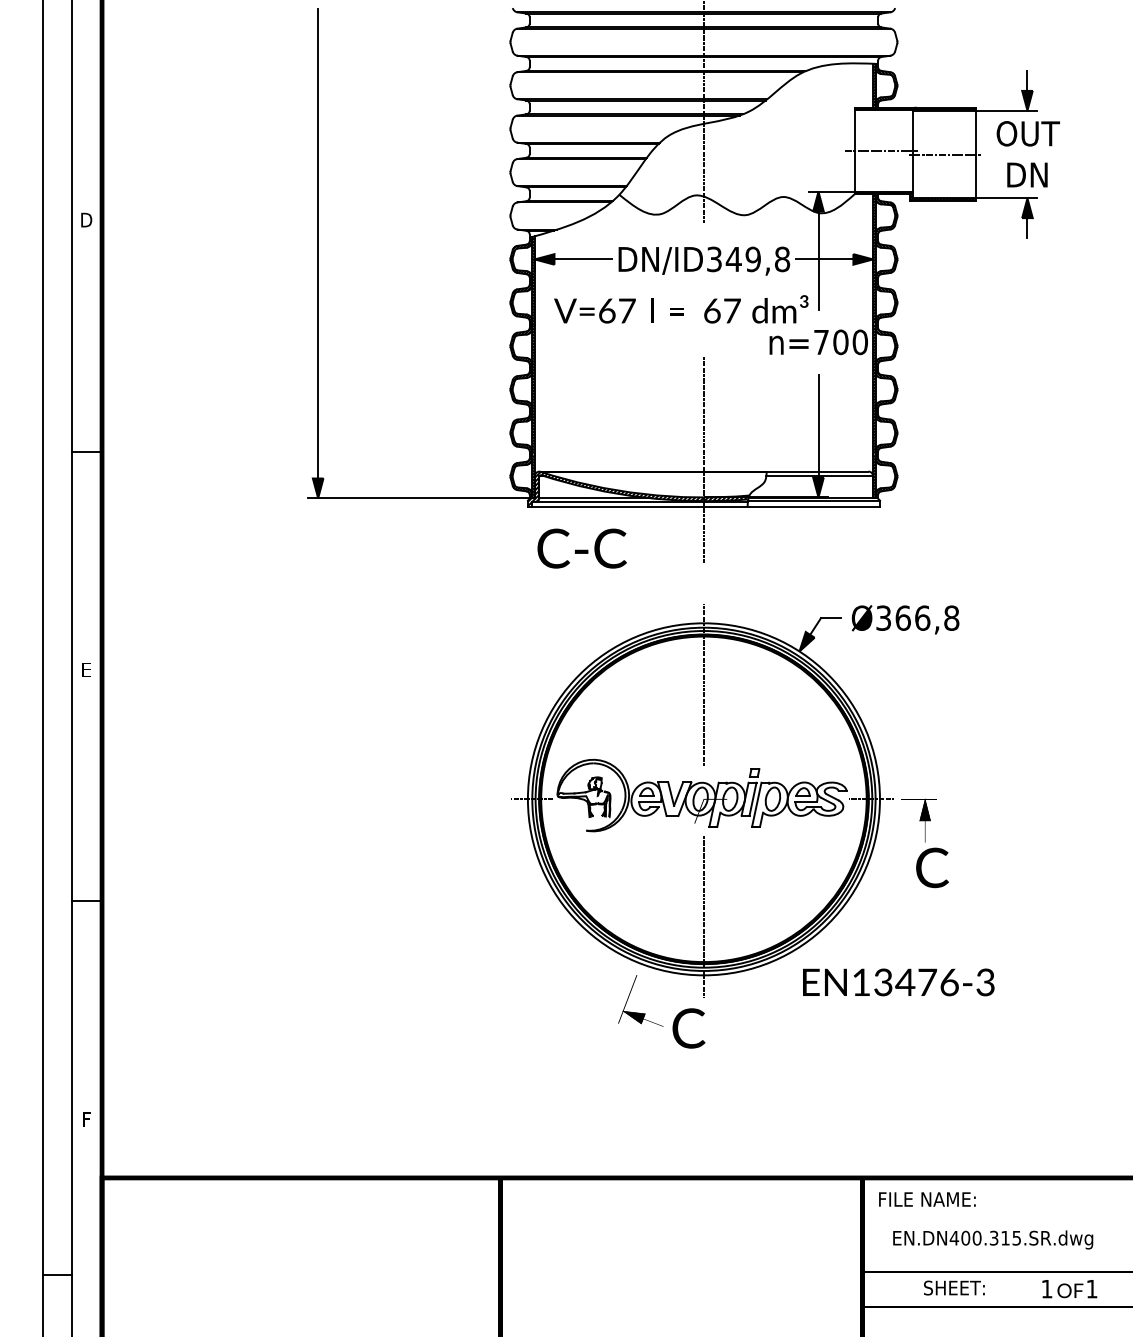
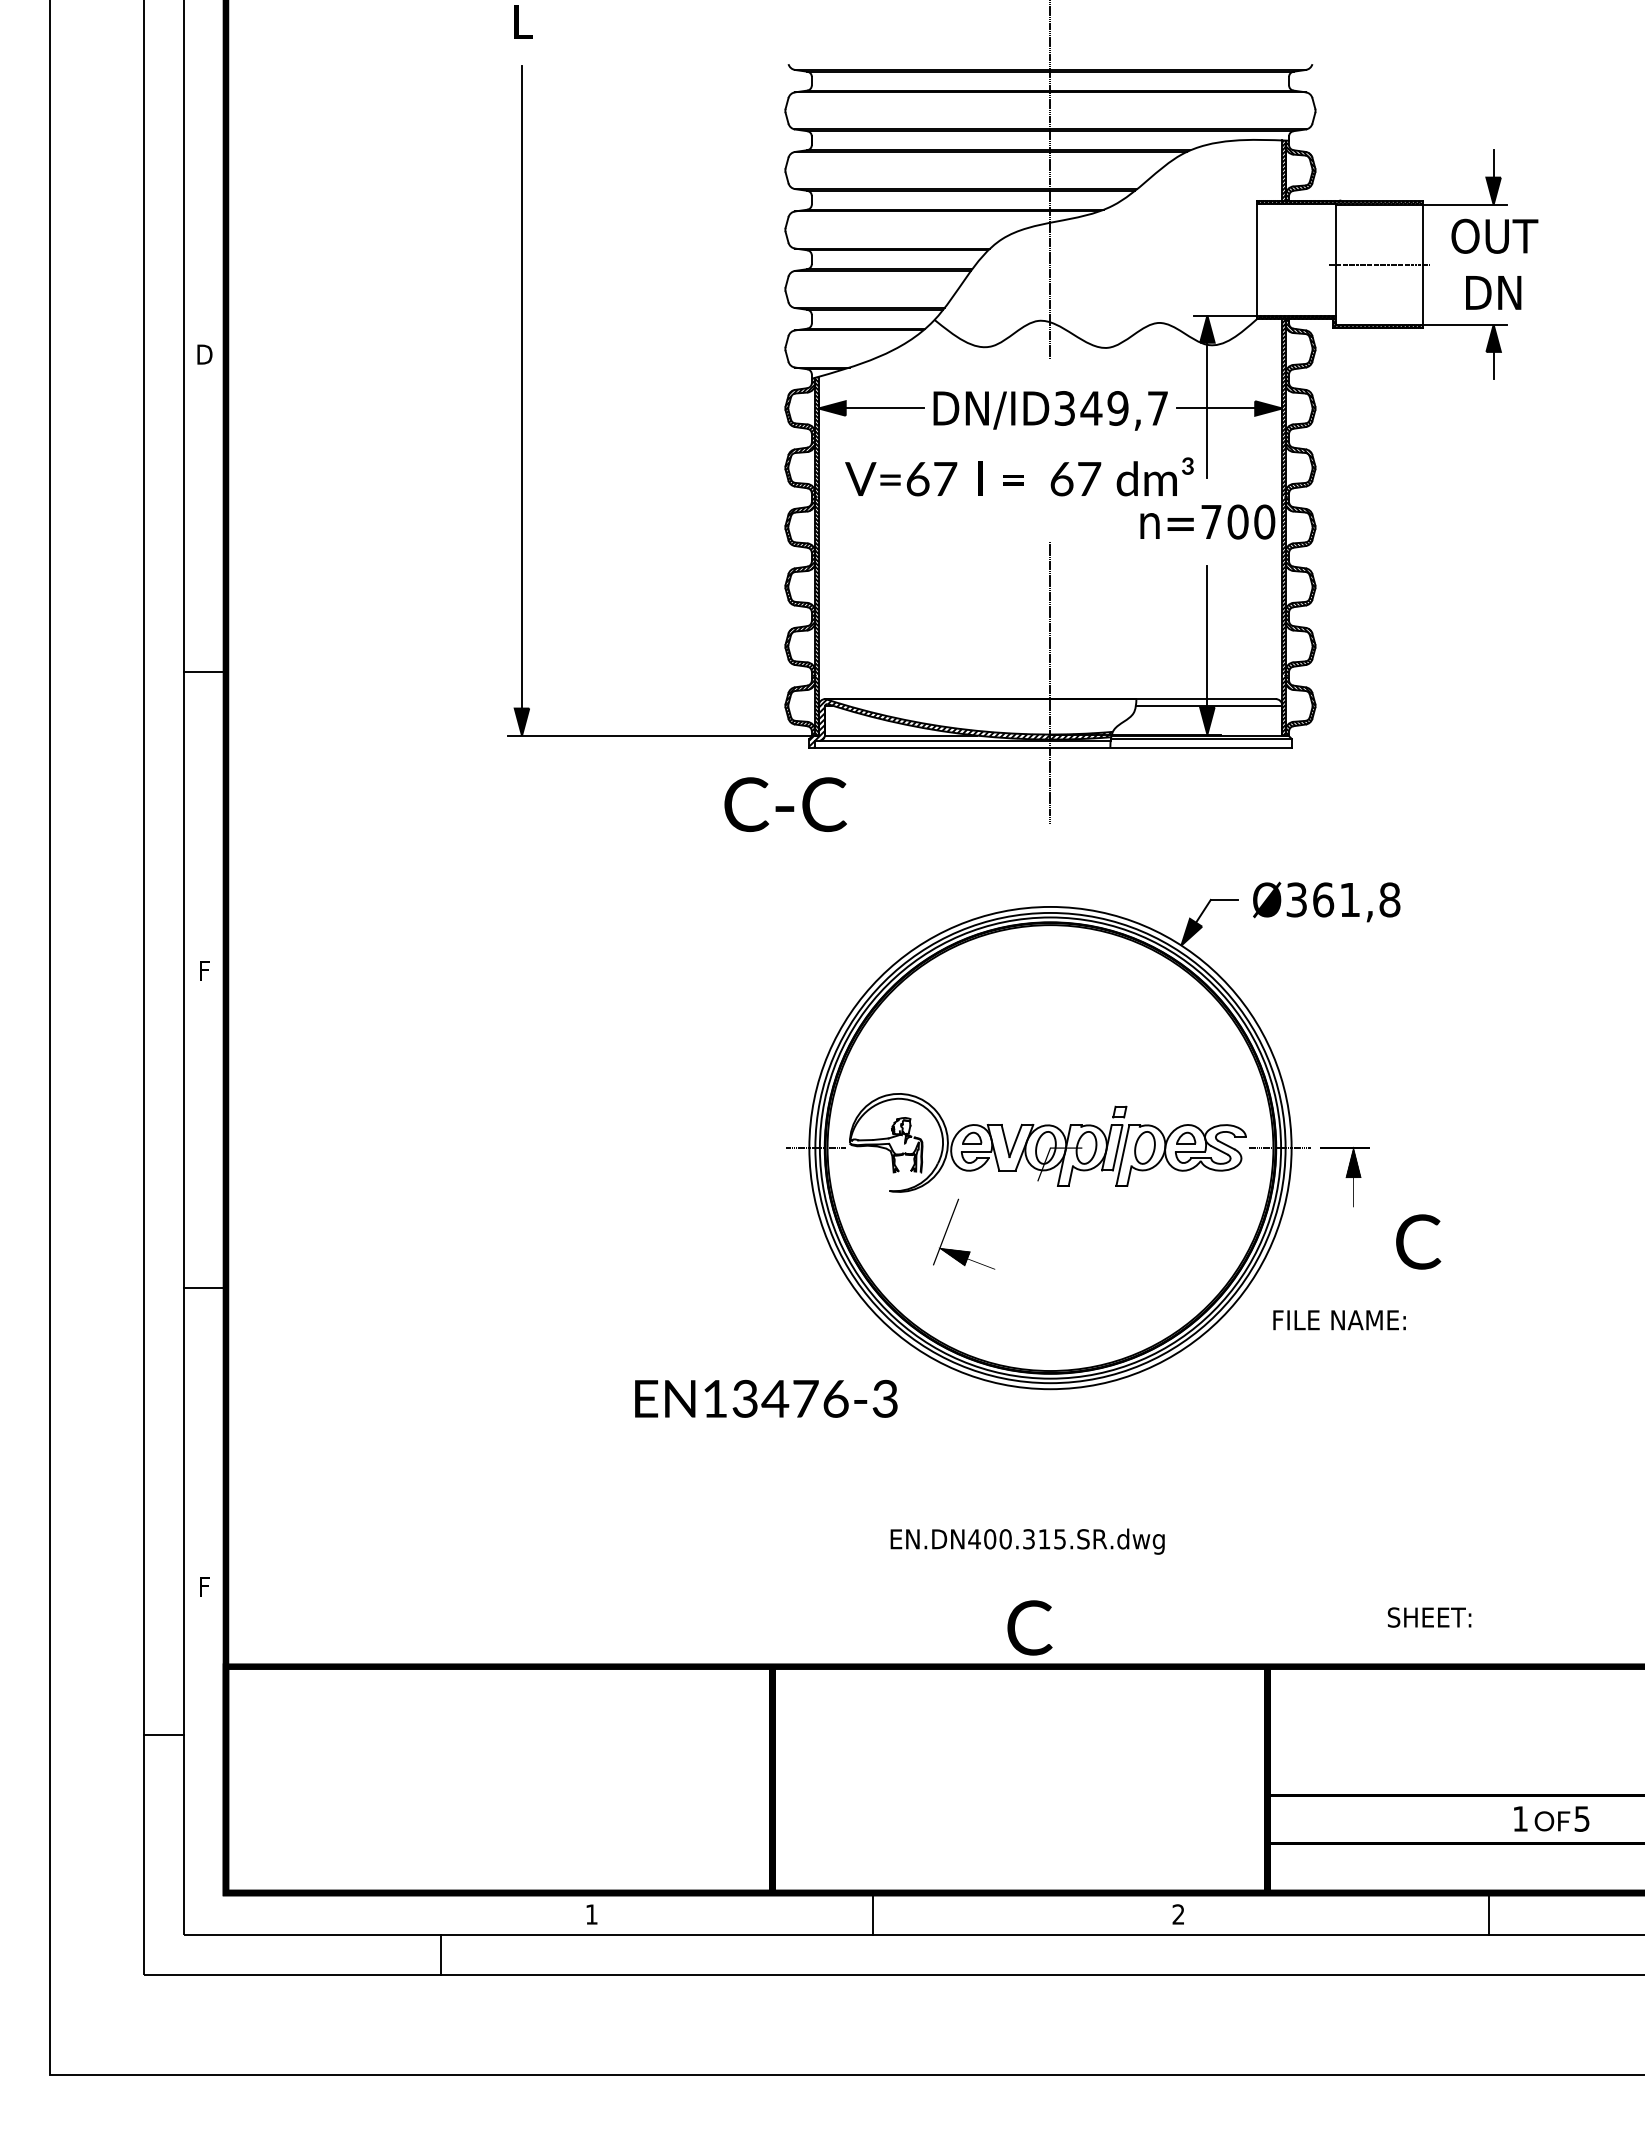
line: (880, 150) -> (1292, 259), removed
text: (782, 259) -> (1157, 408), DN/ID349,8 -> DN/ID349,7
text: (582, 548) -> (785, 804), moved
text: (922, 617) -> (1349, 899), Ø366,8 -> Ø361,8
text: (86, 669) -> (204, 970), E -> F
line: (703, 685) -> (1050, 991), removed
text: (932, 867) -> (1418, 1241), moved
line: (703, 916) -> (1050, 1308), removed
text: (898, 982) -> (766, 1398), moved
part: (630, 994) -> (949, 1225), moved
text: (688, 1028) -> (1029, 1627), moved
text: (927, 1199) -> (1339, 1320), moved
text: (993, 1239) -> (1027, 1541), moved
line: (57, 1274) -> (164, 1735), moved
text: (954, 1288) -> (1429, 1617), moved
text: (1091, 1288) -> (1581, 1818), 1 -> 5

